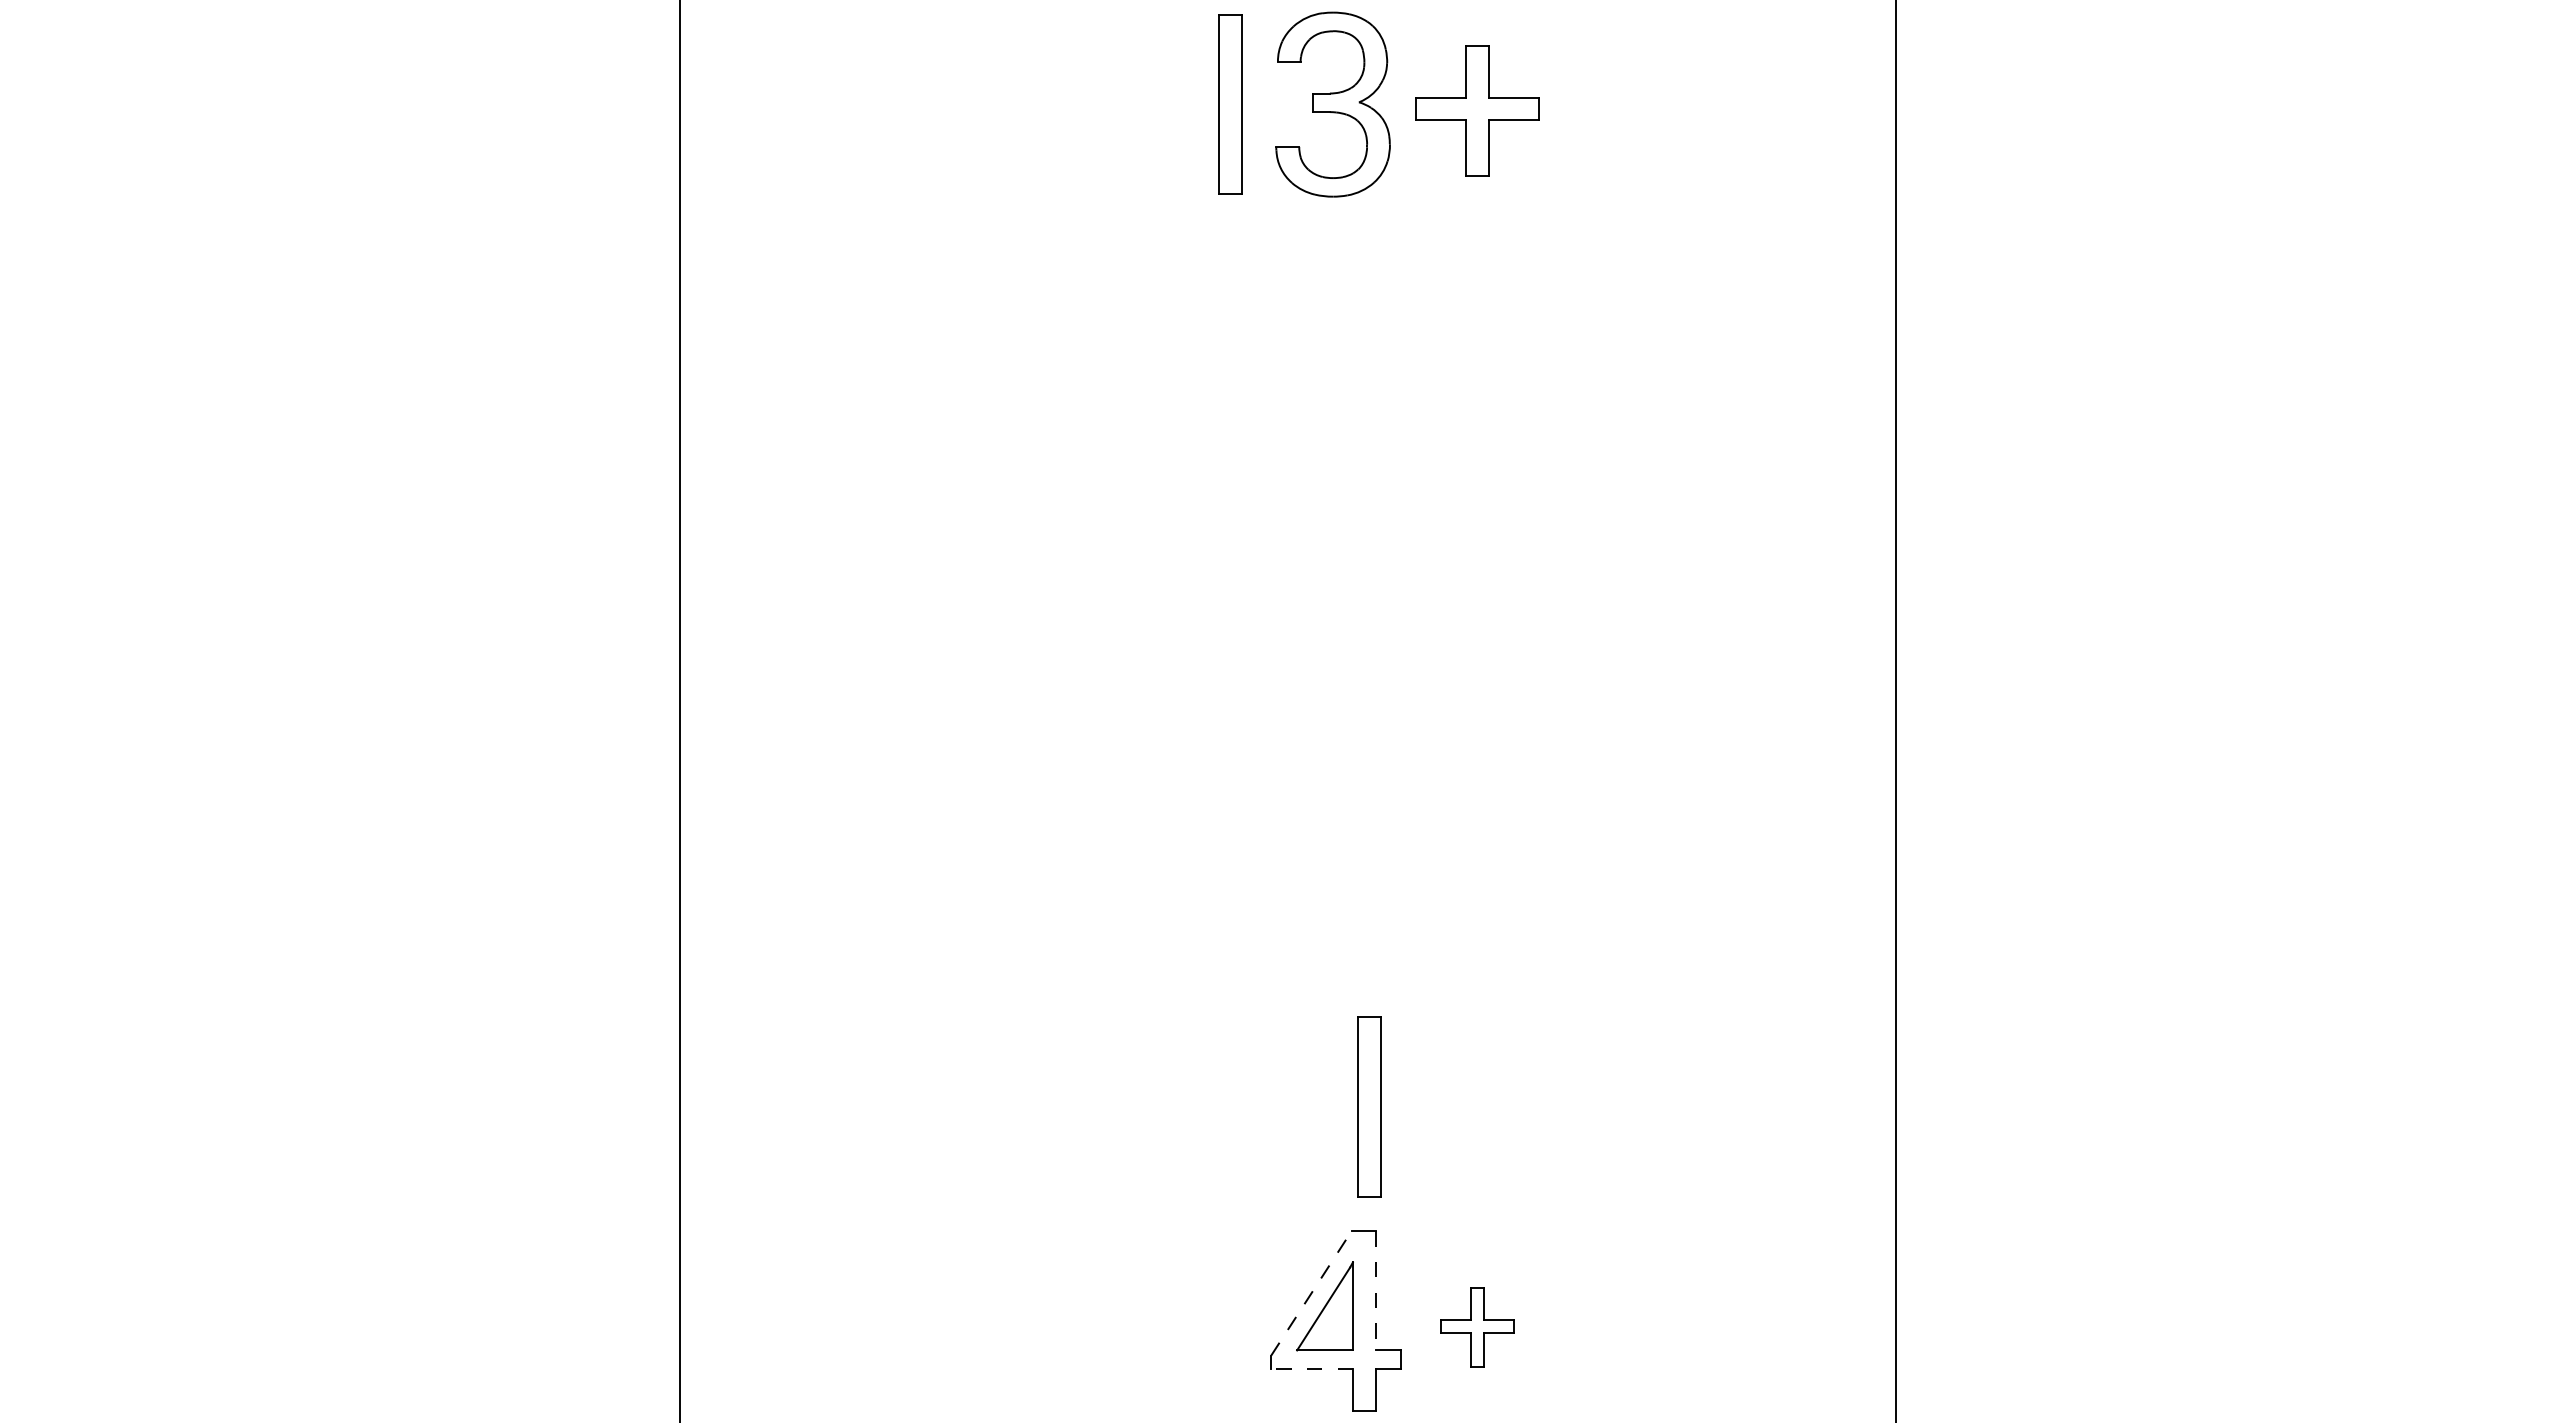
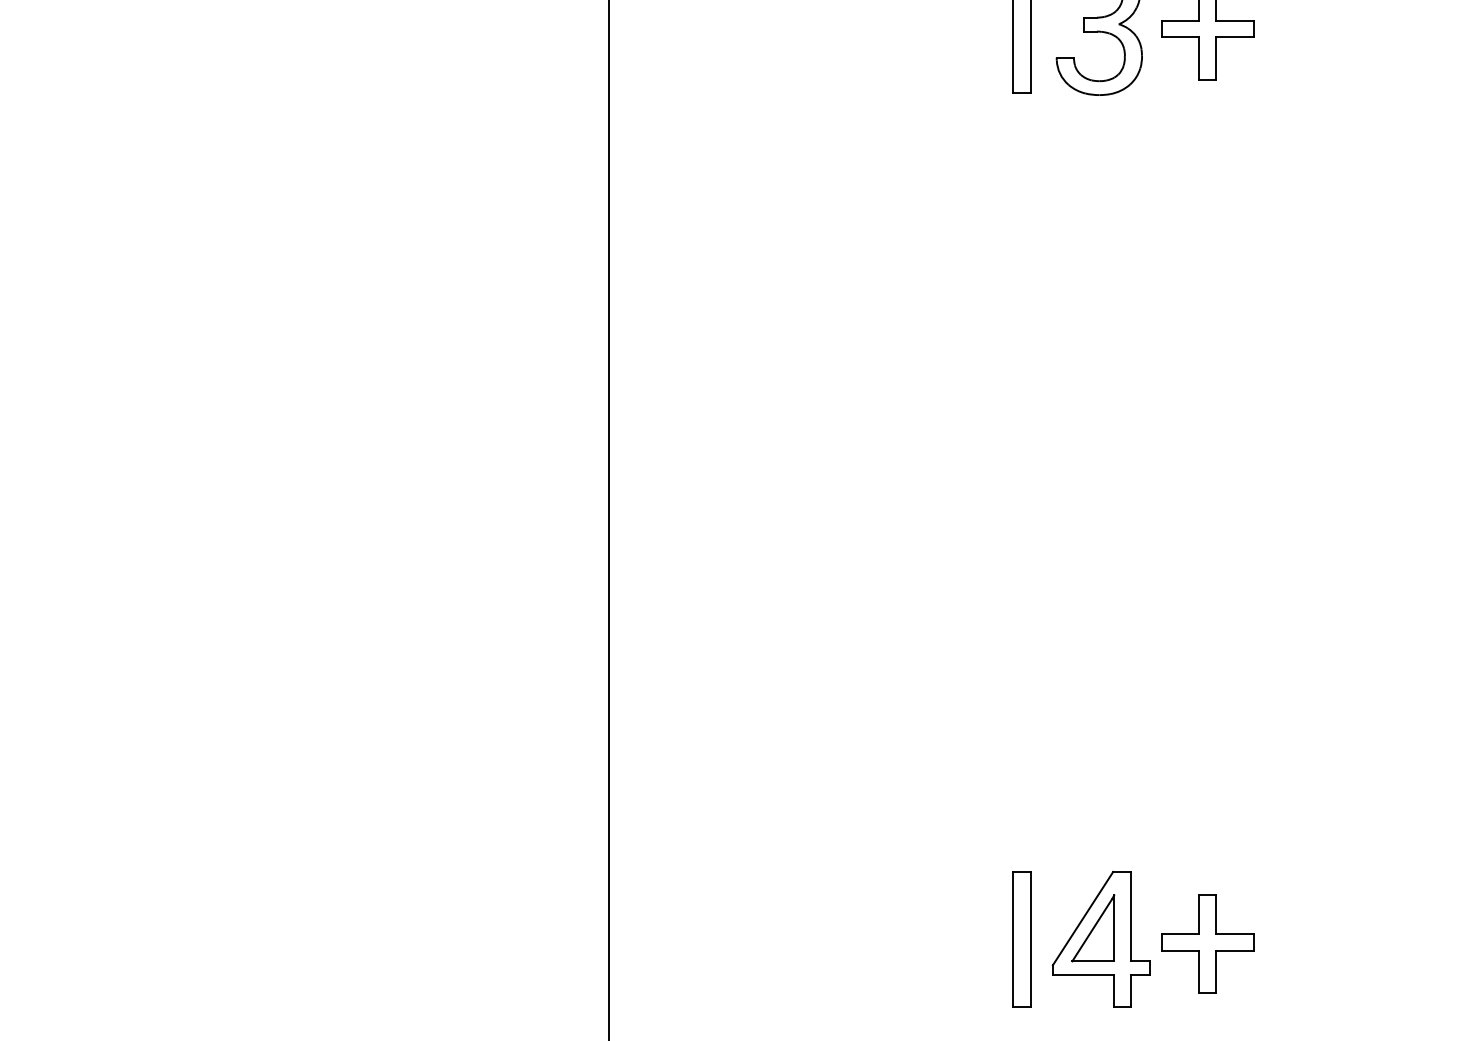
part: (1369, 1106) -> (1022, 938), moved
line: (1375, 1290) -> (1131, 916), dashed -> solid
line: (1311, 1293) -> (1083, 918), dashed -> solid
part: (1477, 1327) -> (1207, 944), size x1.67
line: (1312, 1368) -> (1083, 974), dashed -> solid

